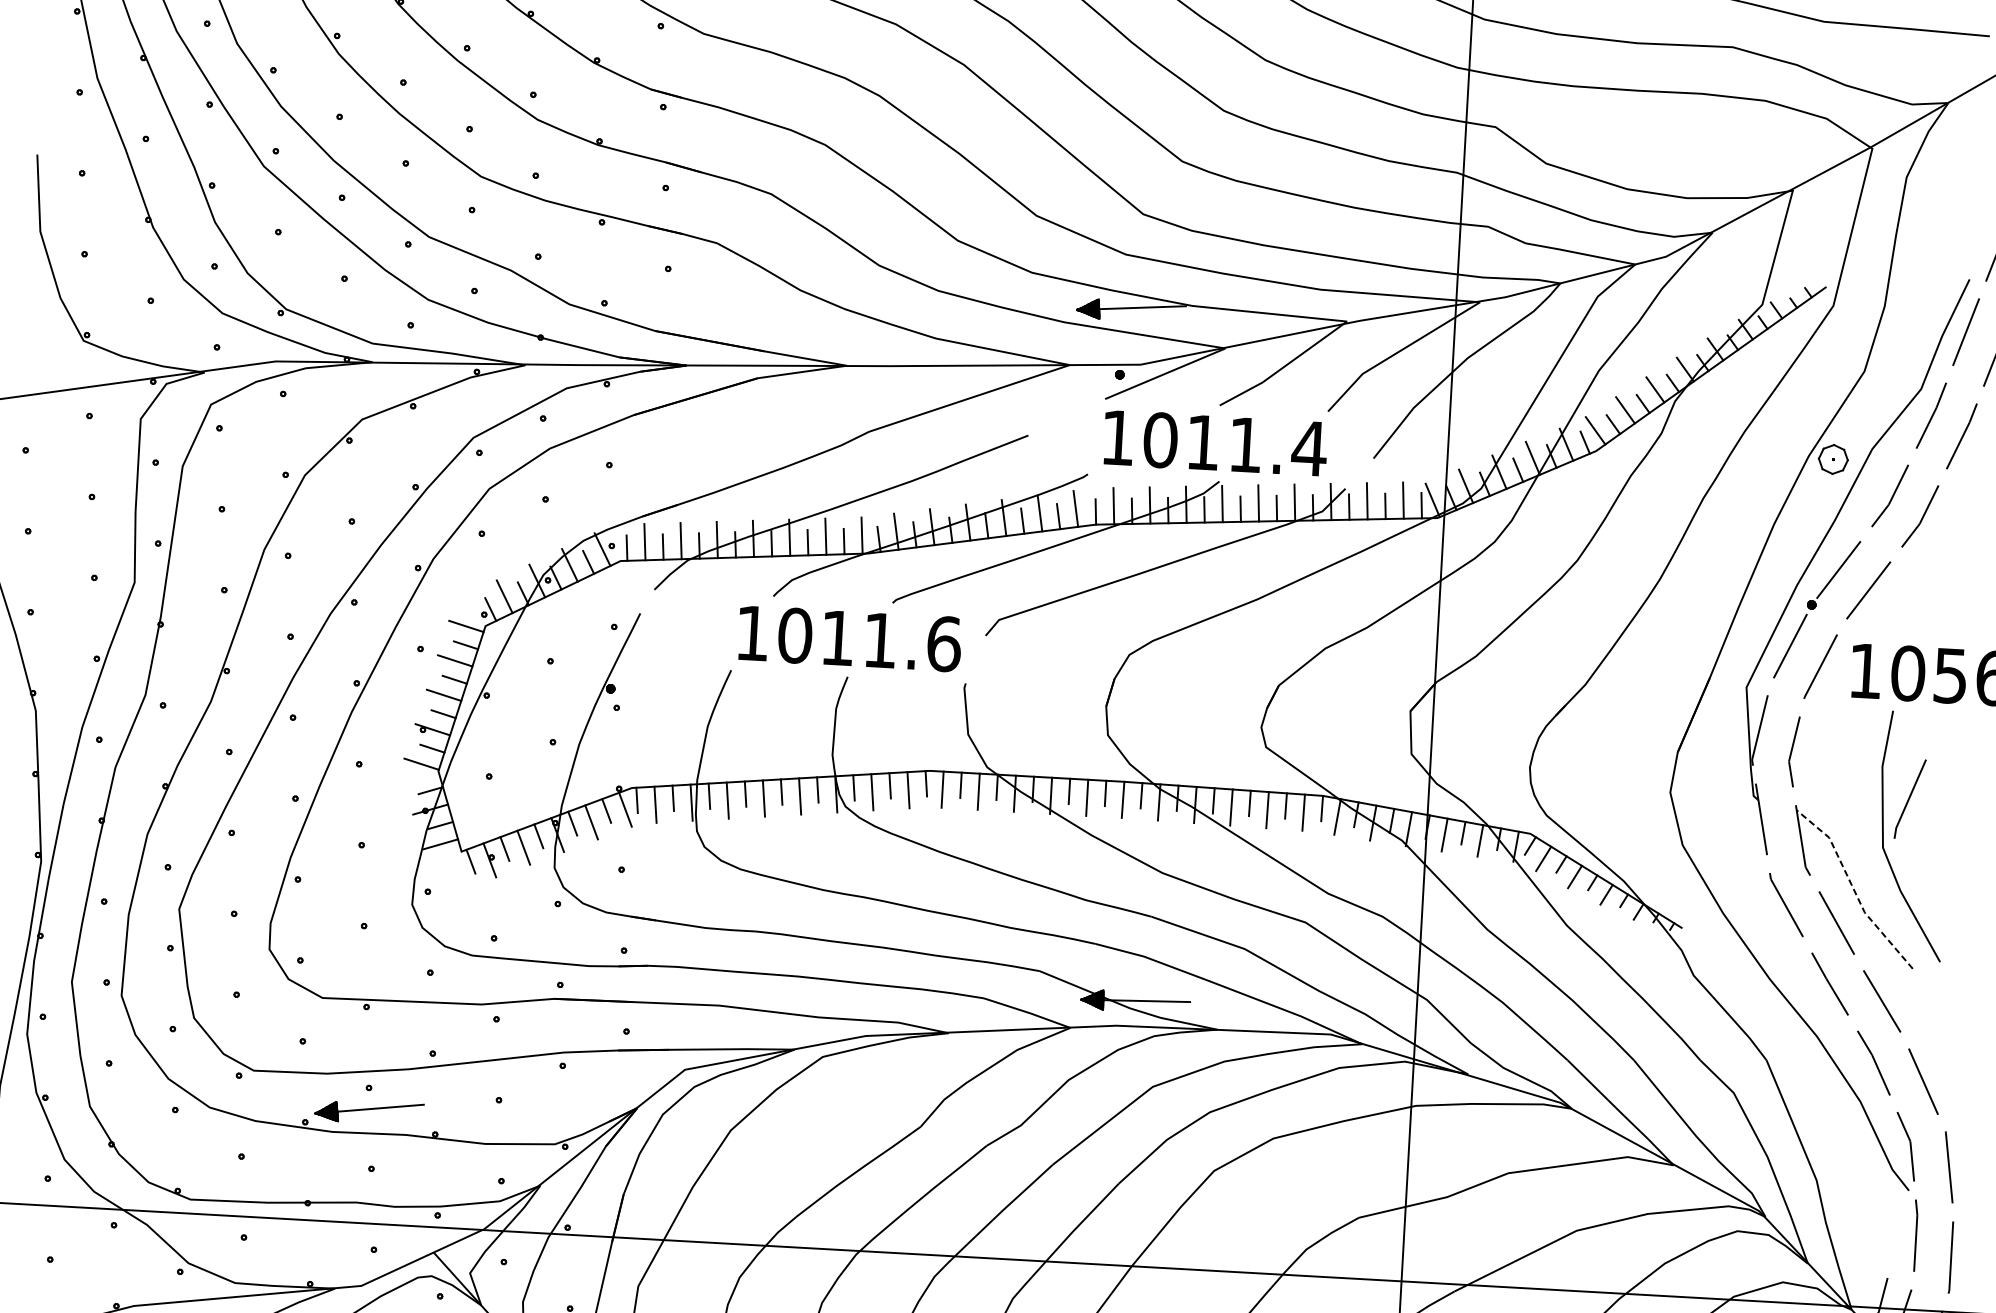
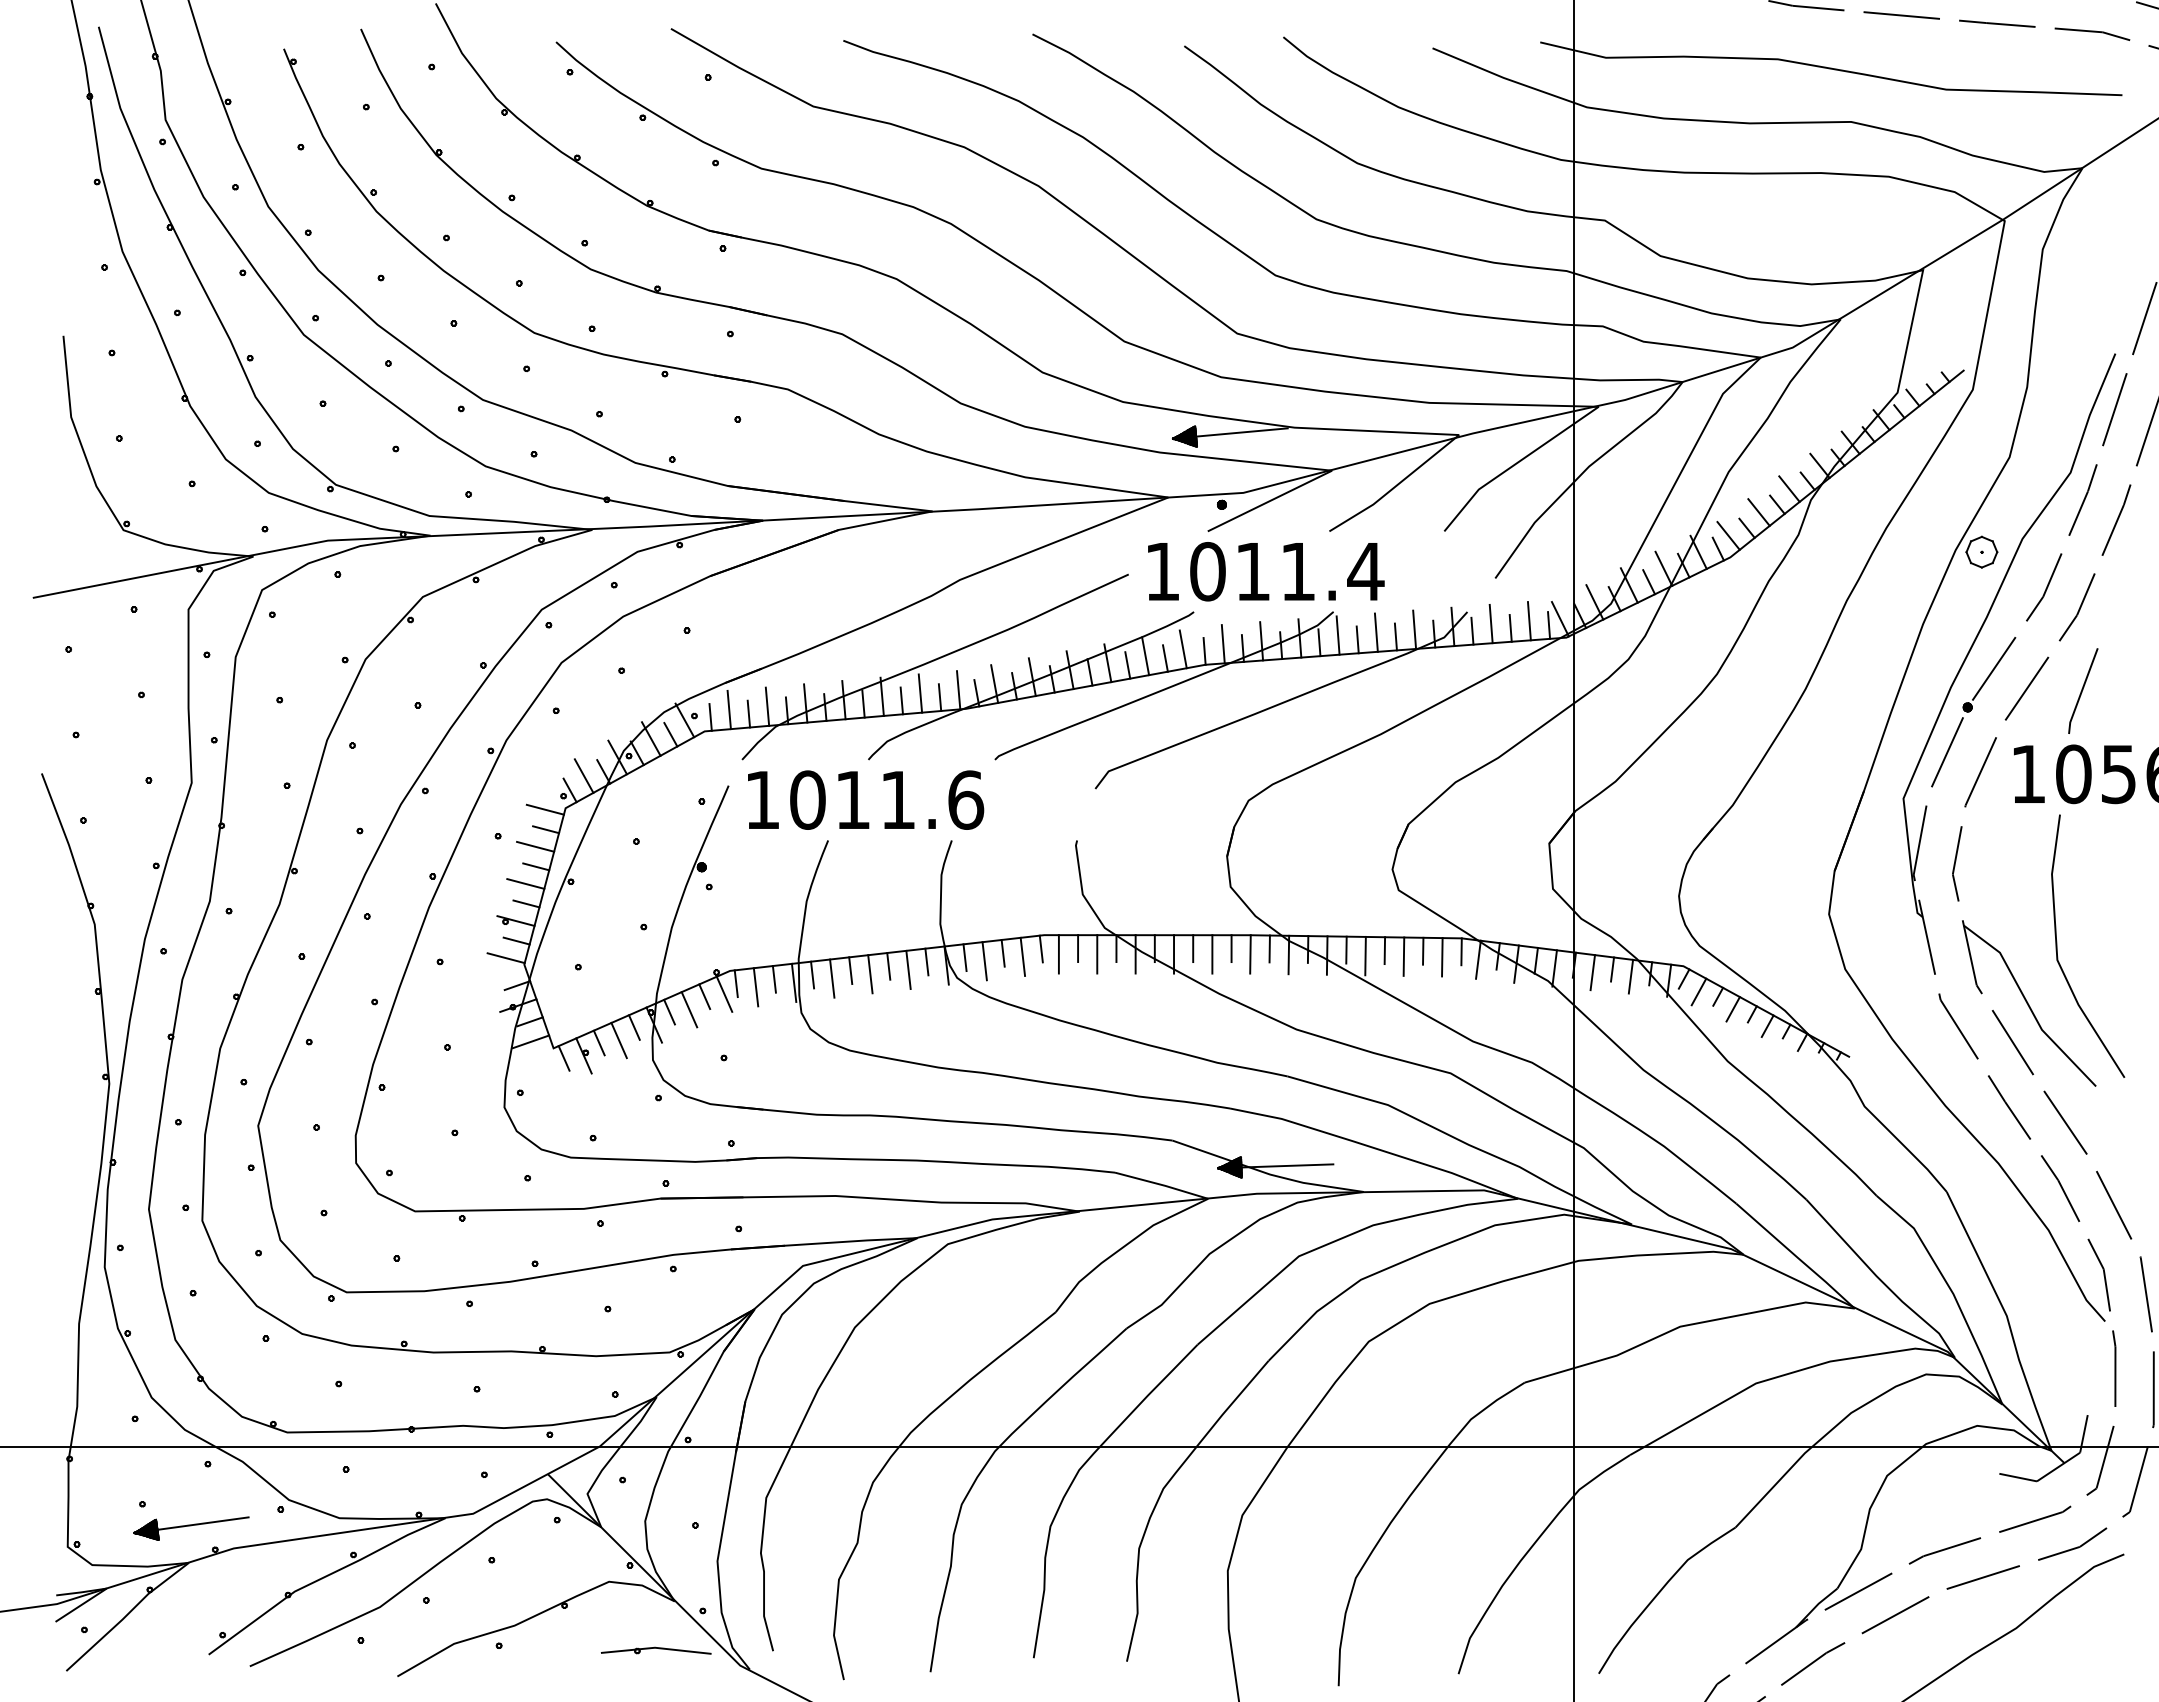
text: (1215, 443) -> (1266, 571), moved
text: (850, 638) -> (866, 799), moved
line: (1910, 798) -> (2083, 690), moved
line: (1853, 888) -> (2028, 1005), dashed -> solid
part: (369, 1112) -> (191, 1528), moved

